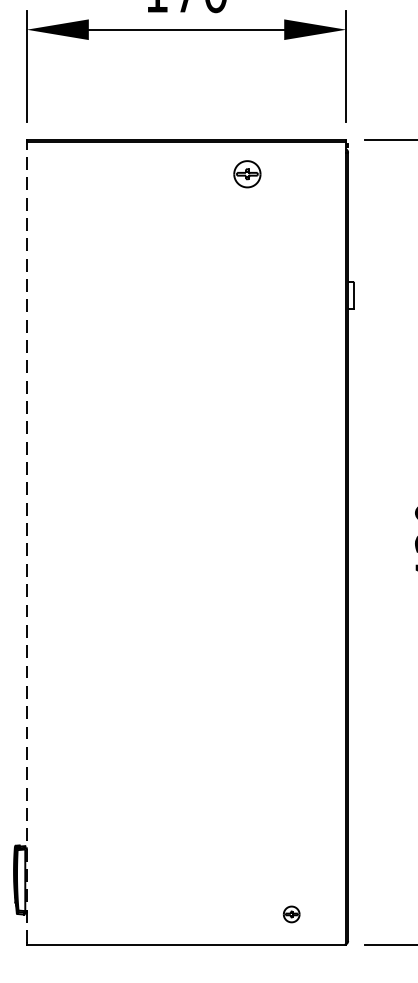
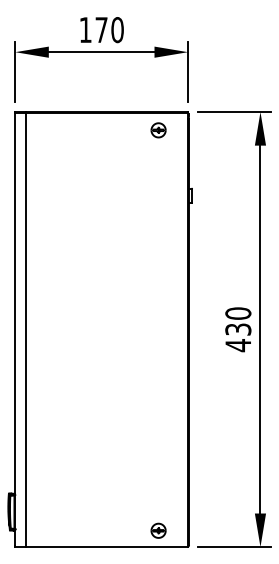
part: (247, 174) -> (158, 130), moved
line: (27, 542) -> (15, 329), dashed -> solid
line: (47, 542) -> (26, 329), added
part: (291, 914) -> (158, 530), size x1.67

